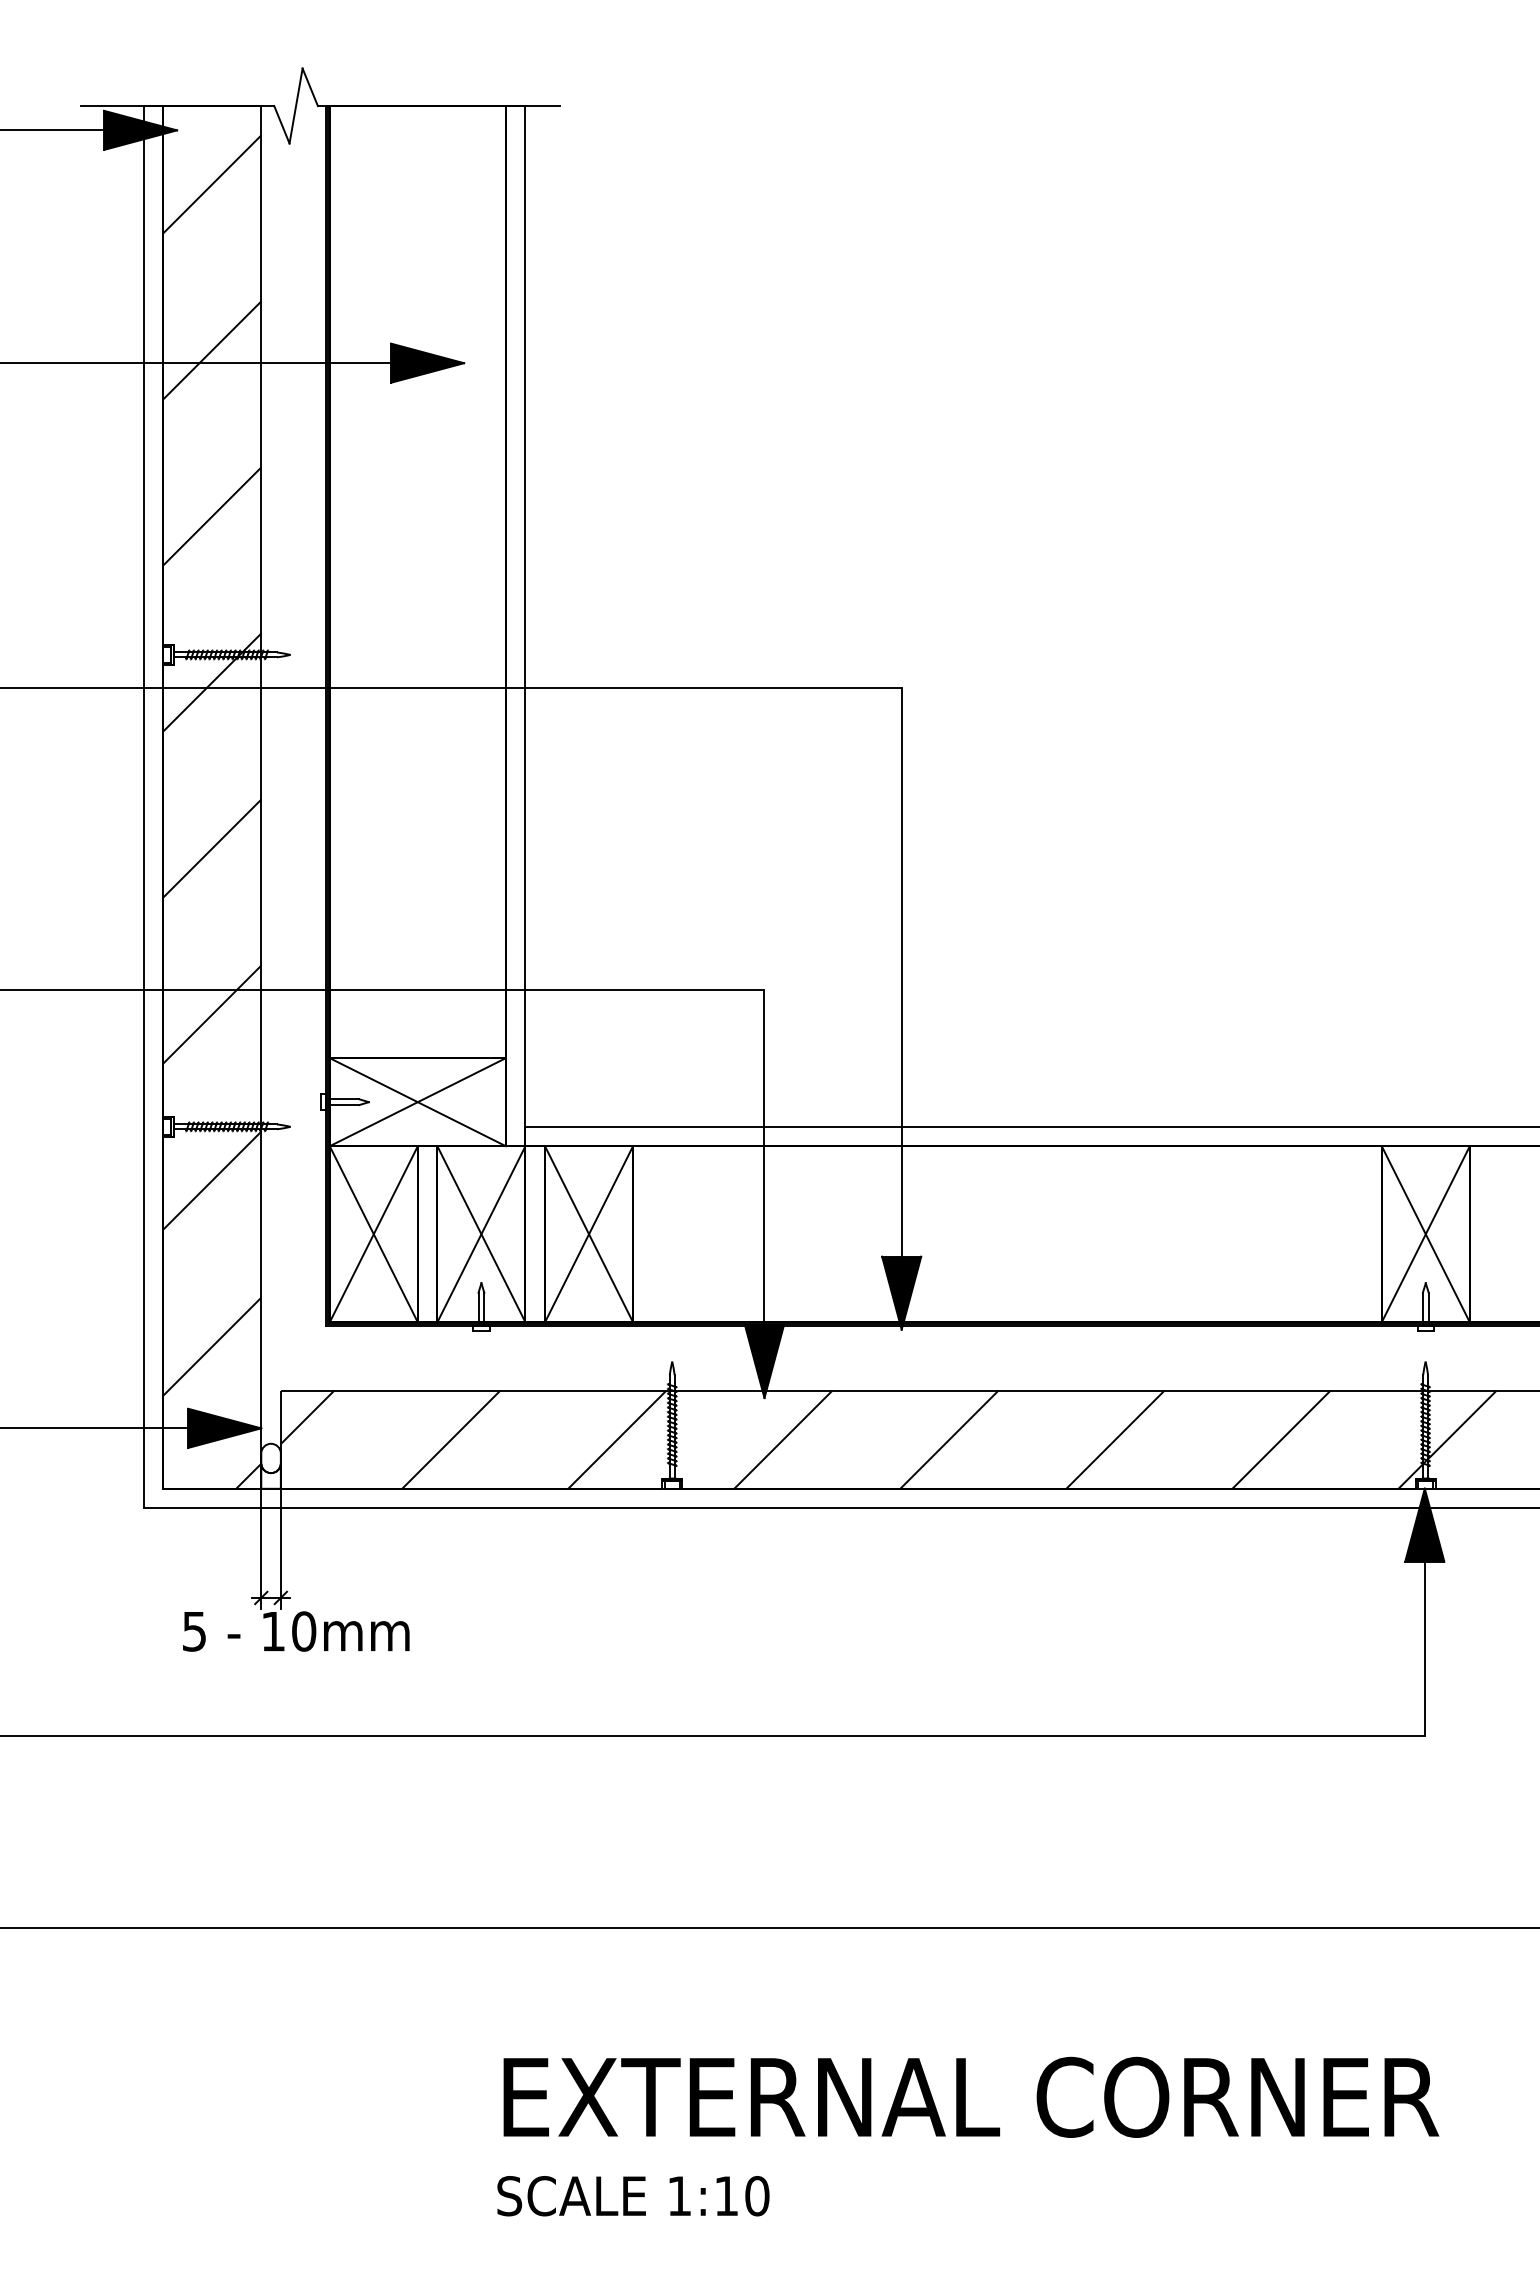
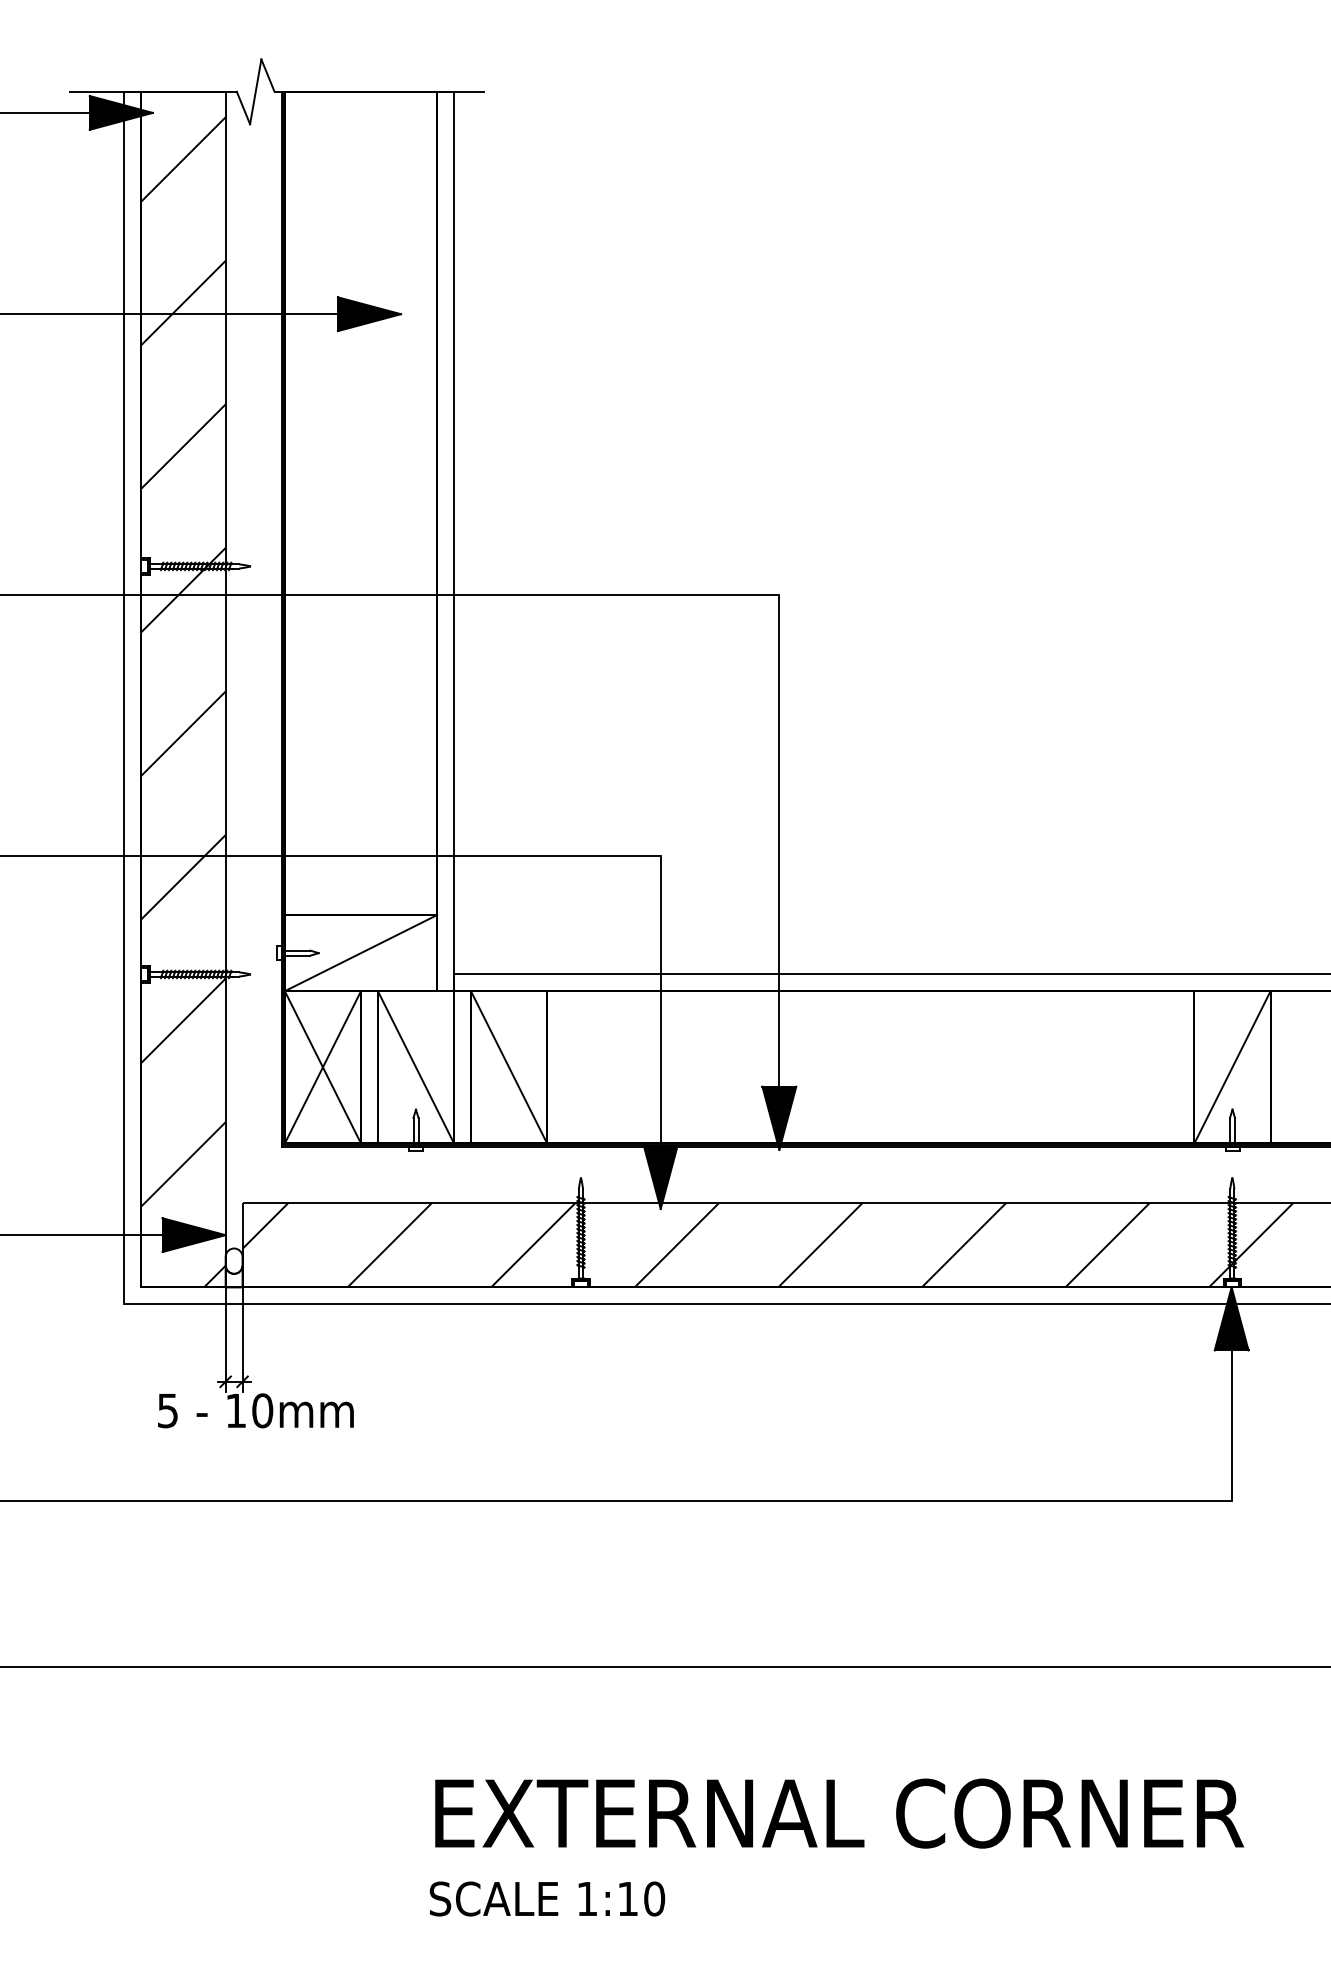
line: (417, 1102) -> (360, 953), removed
line: (481, 1234) -> (416, 1067), removed
line: (589, 1234) -> (509, 1067), removed
line: (1425, 1234) -> (1232, 1067), removed

